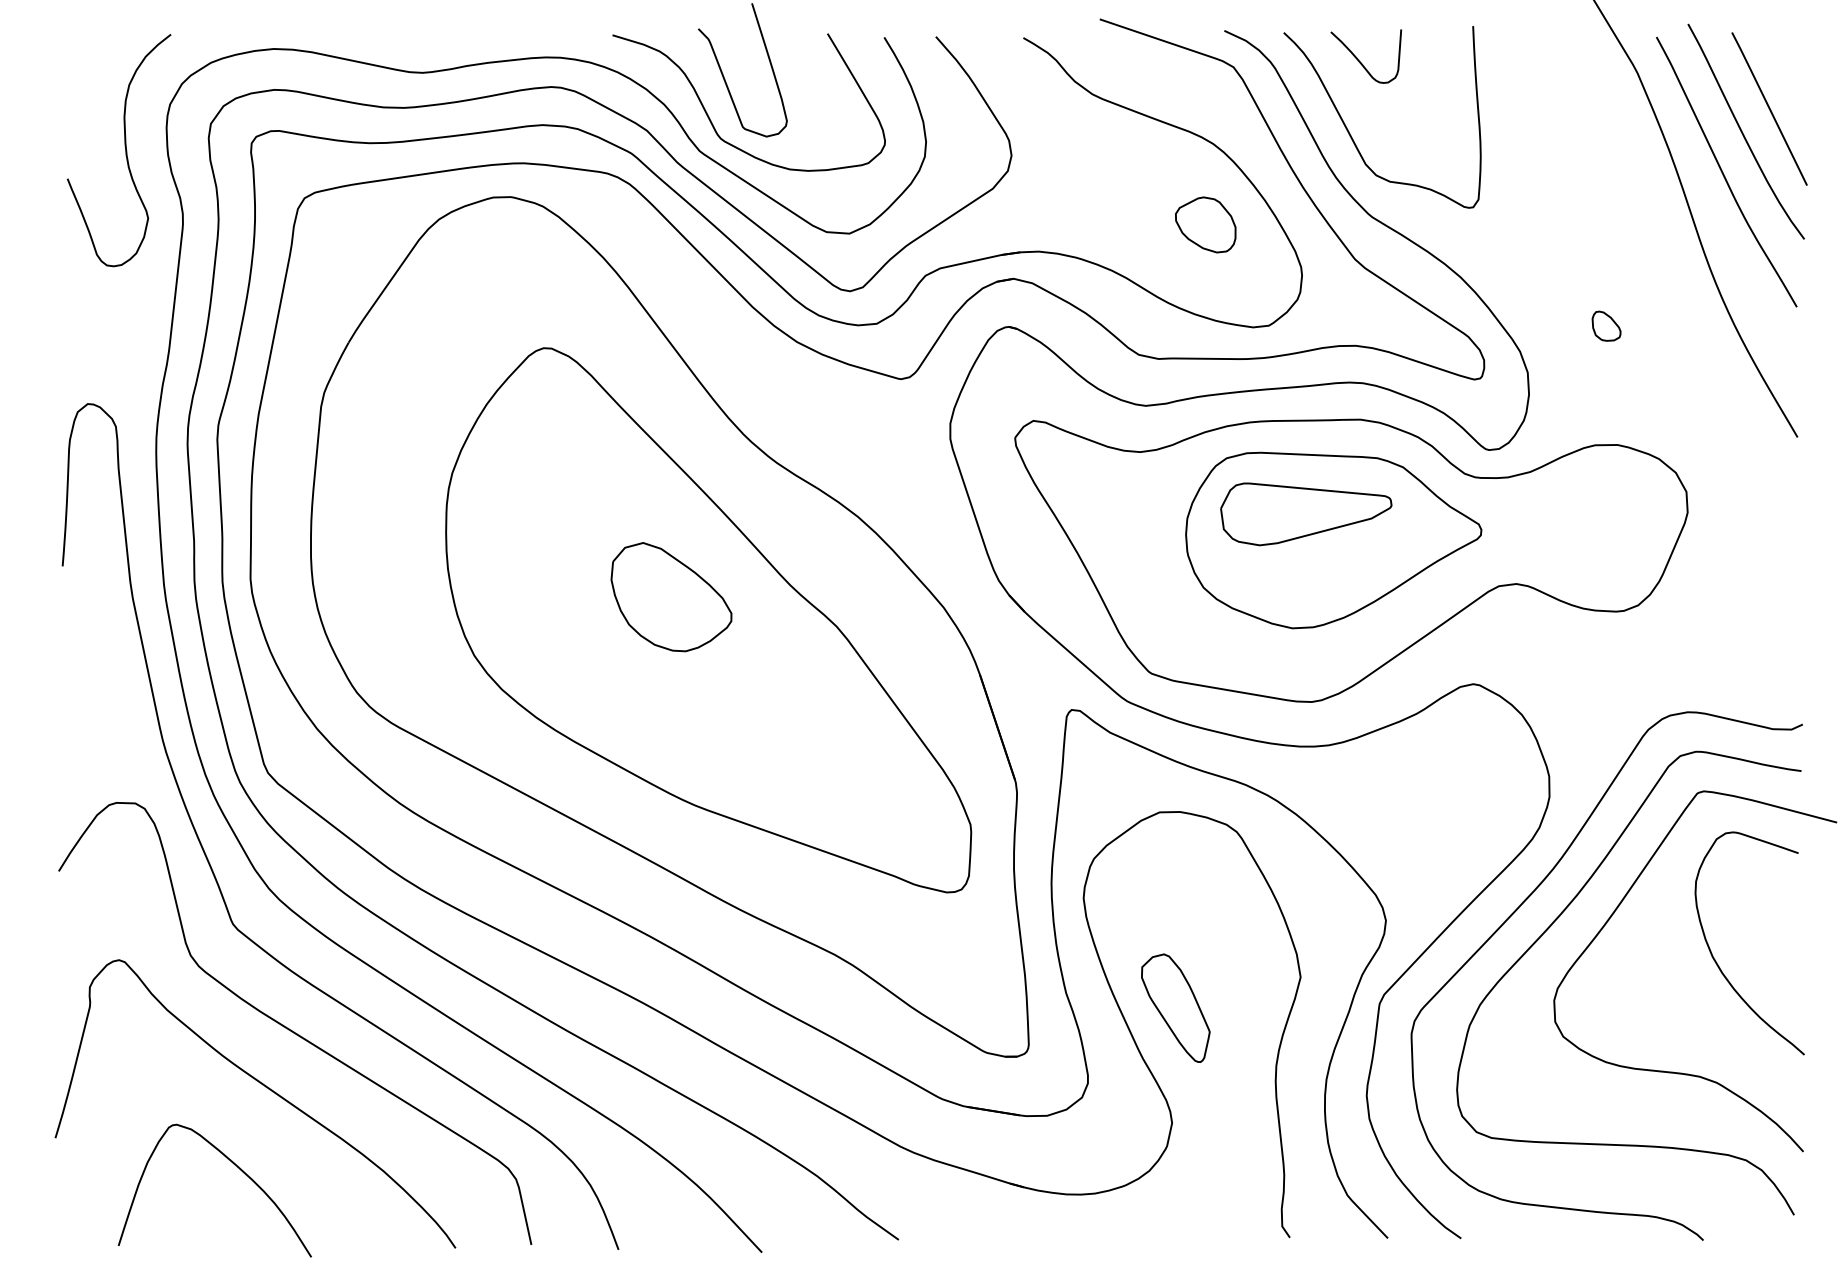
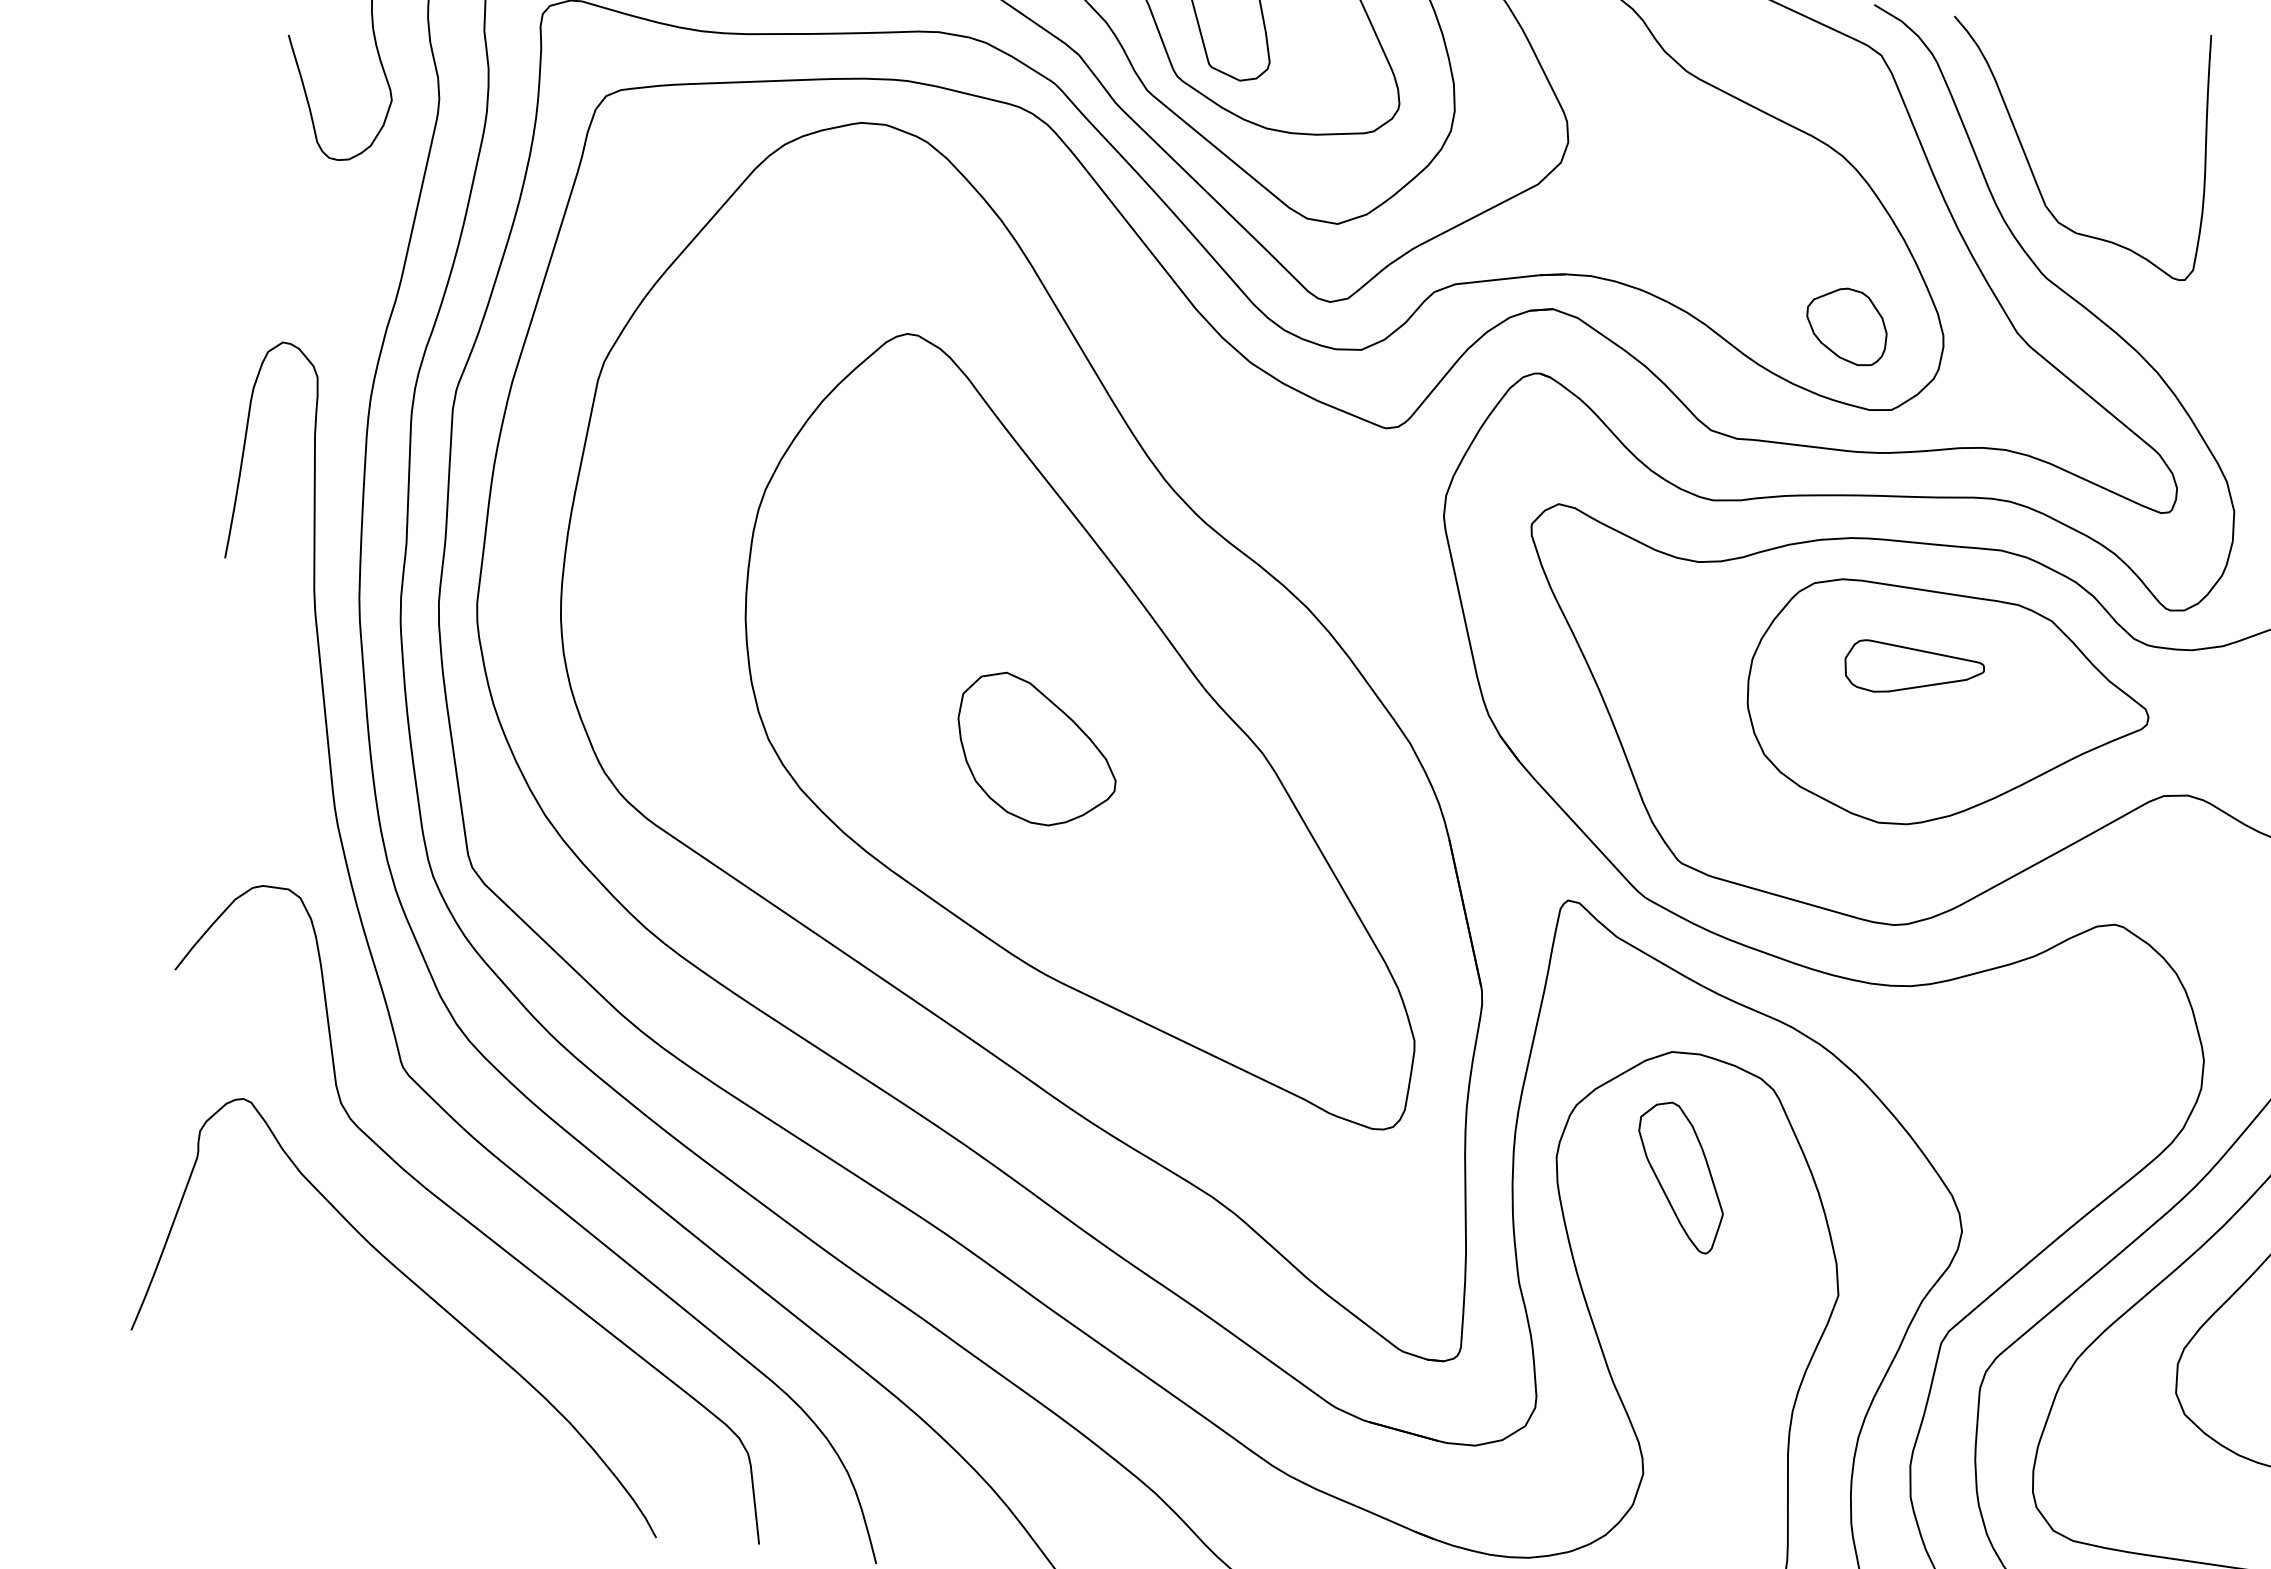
curve: (1360, 61) -> (2053, 66), removed
part: (1205, 224) -> (1846, 325), moved
part: (1306, 514) -> (1914, 670), size x0.6
part: (671, 597) -> (1037, 750), moved
part: (1175, 1007) -> (1680, 1176), moved
curve: (234, 1165) -> (369, 1393), removed

